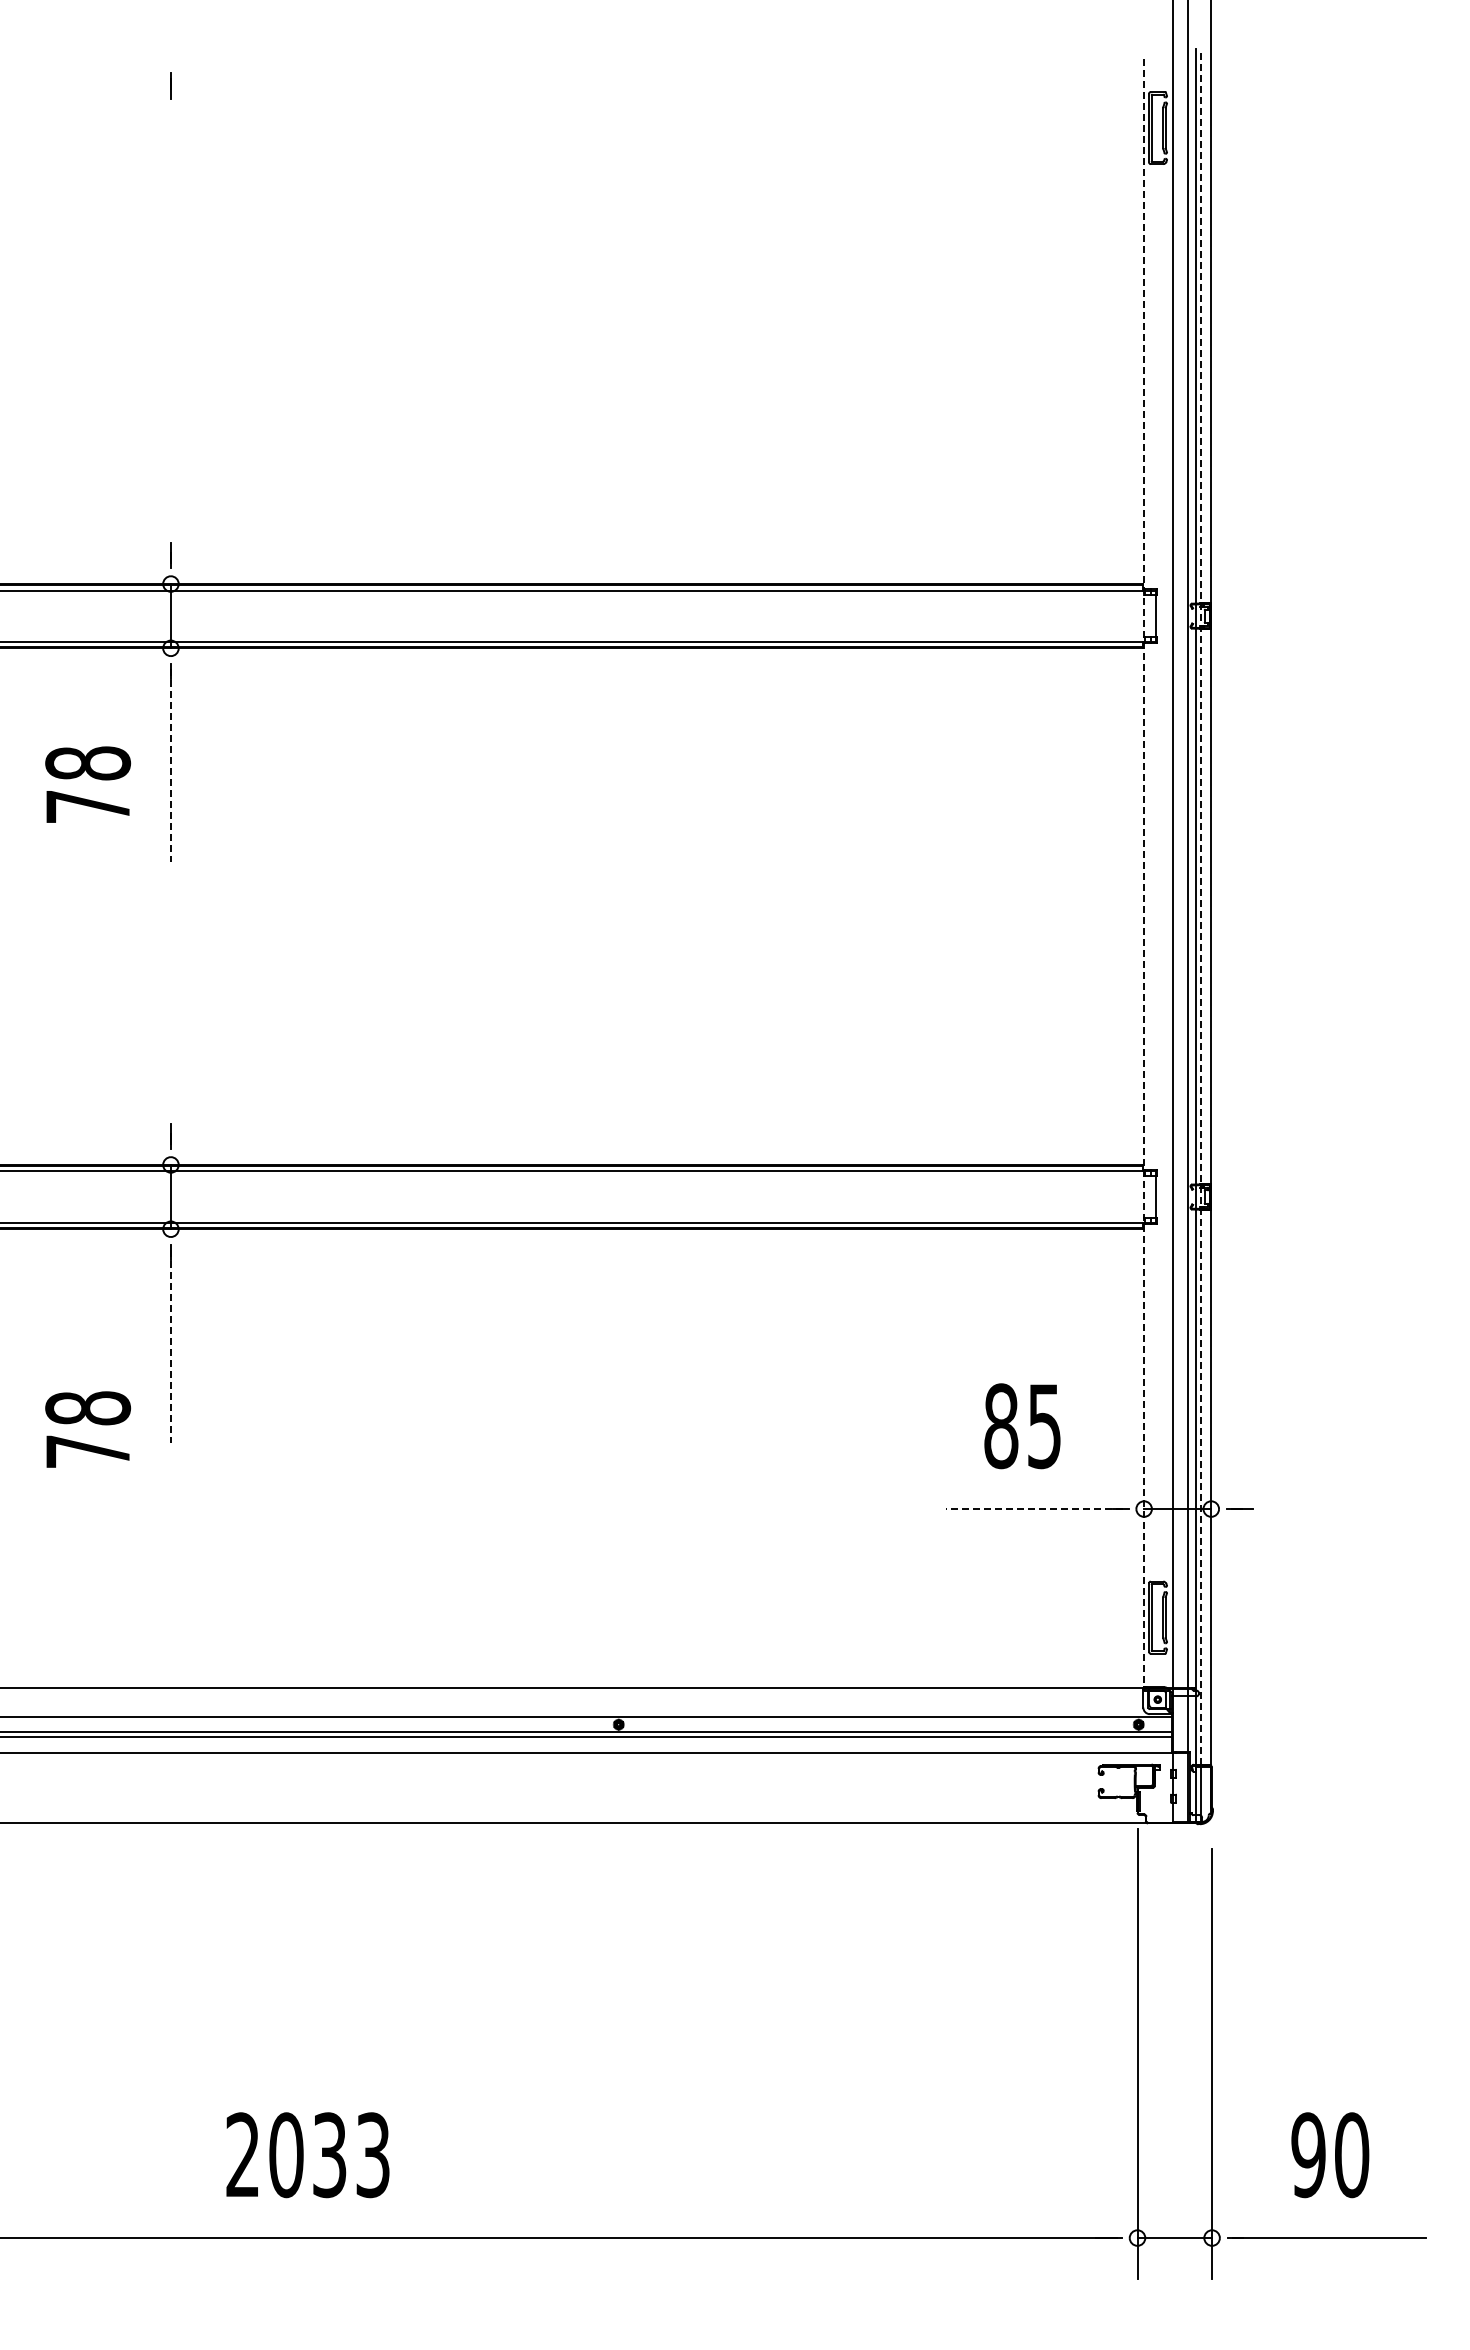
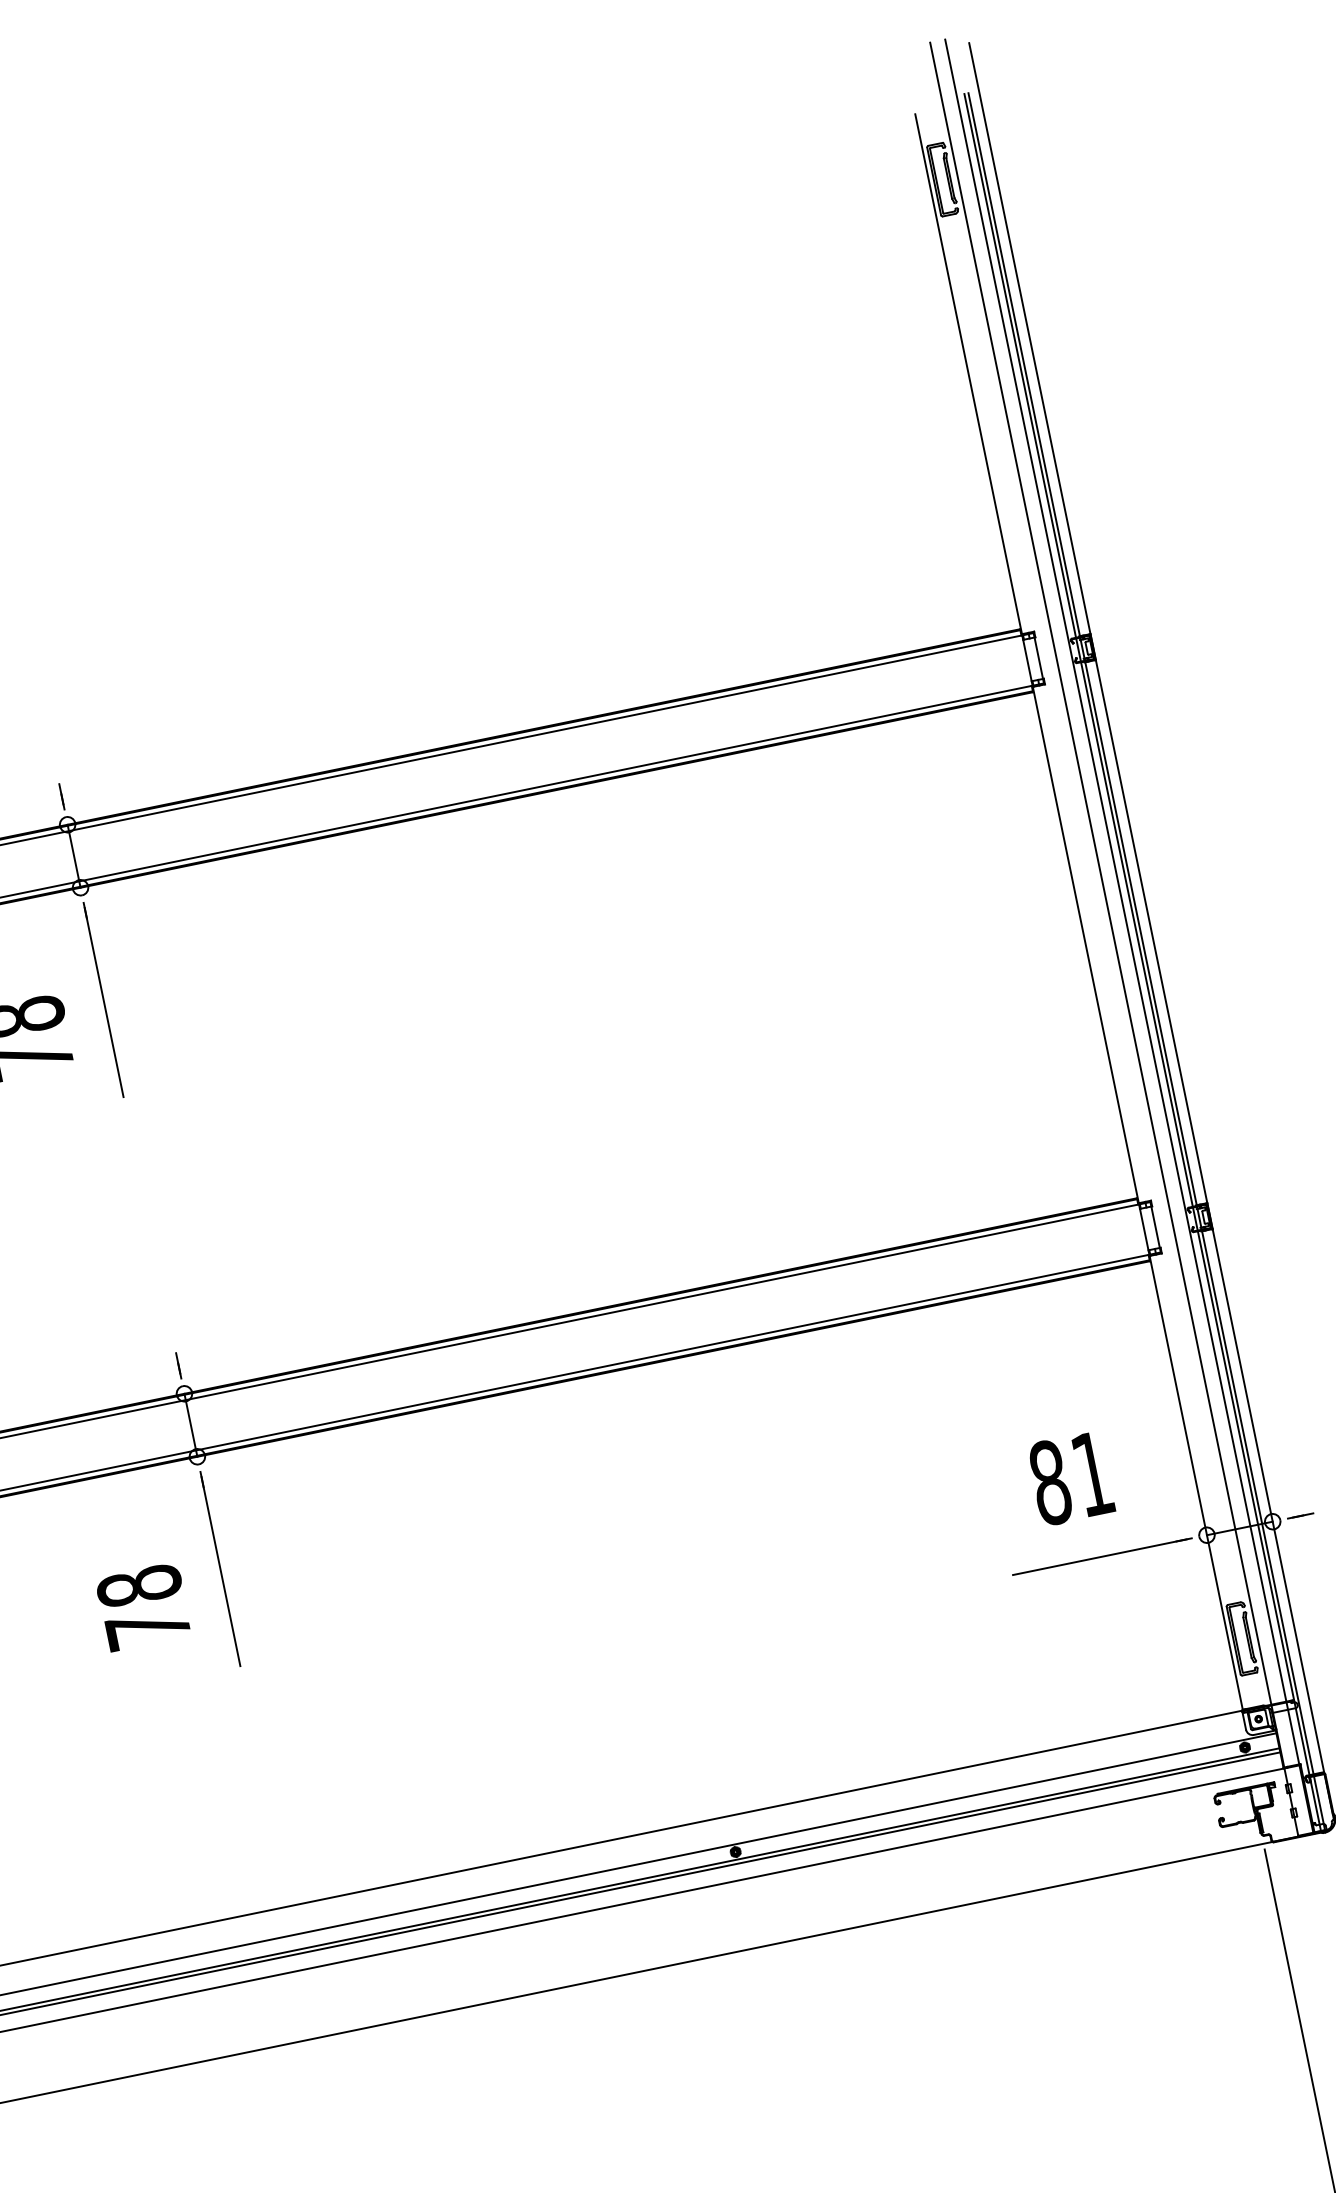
line: (170, 766) -> (103, 1003), dashed -> solid
line: (1144, 873) -> (1079, 912), dashed -> solid
line: (1200, 906) -> (1141, 933), dashed -> solid
line: (170, 1346) -> (220, 1571), dashed -> solid
text: (1044, 1426) -> (1092, 1474), 85 -> 81
text: (88, 1429) -> (144, 1606), moved
line: (1034, 1509) -> (1099, 1557), dashed -> solid

